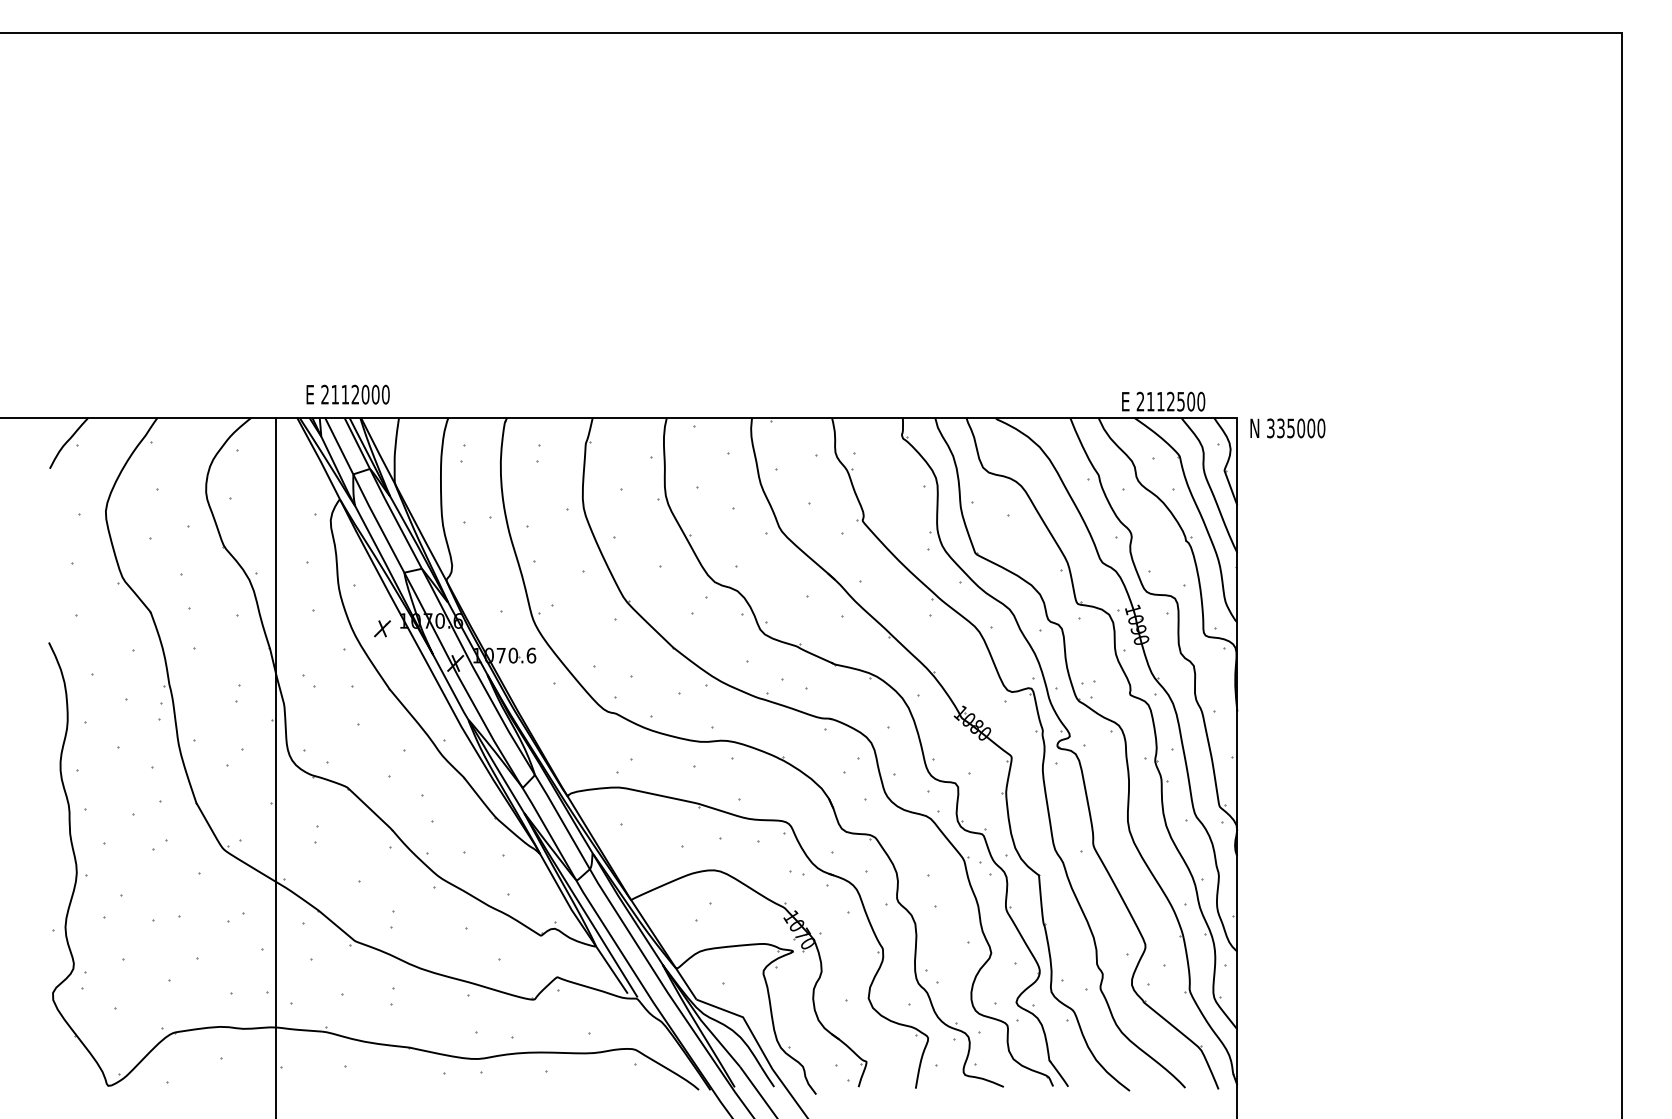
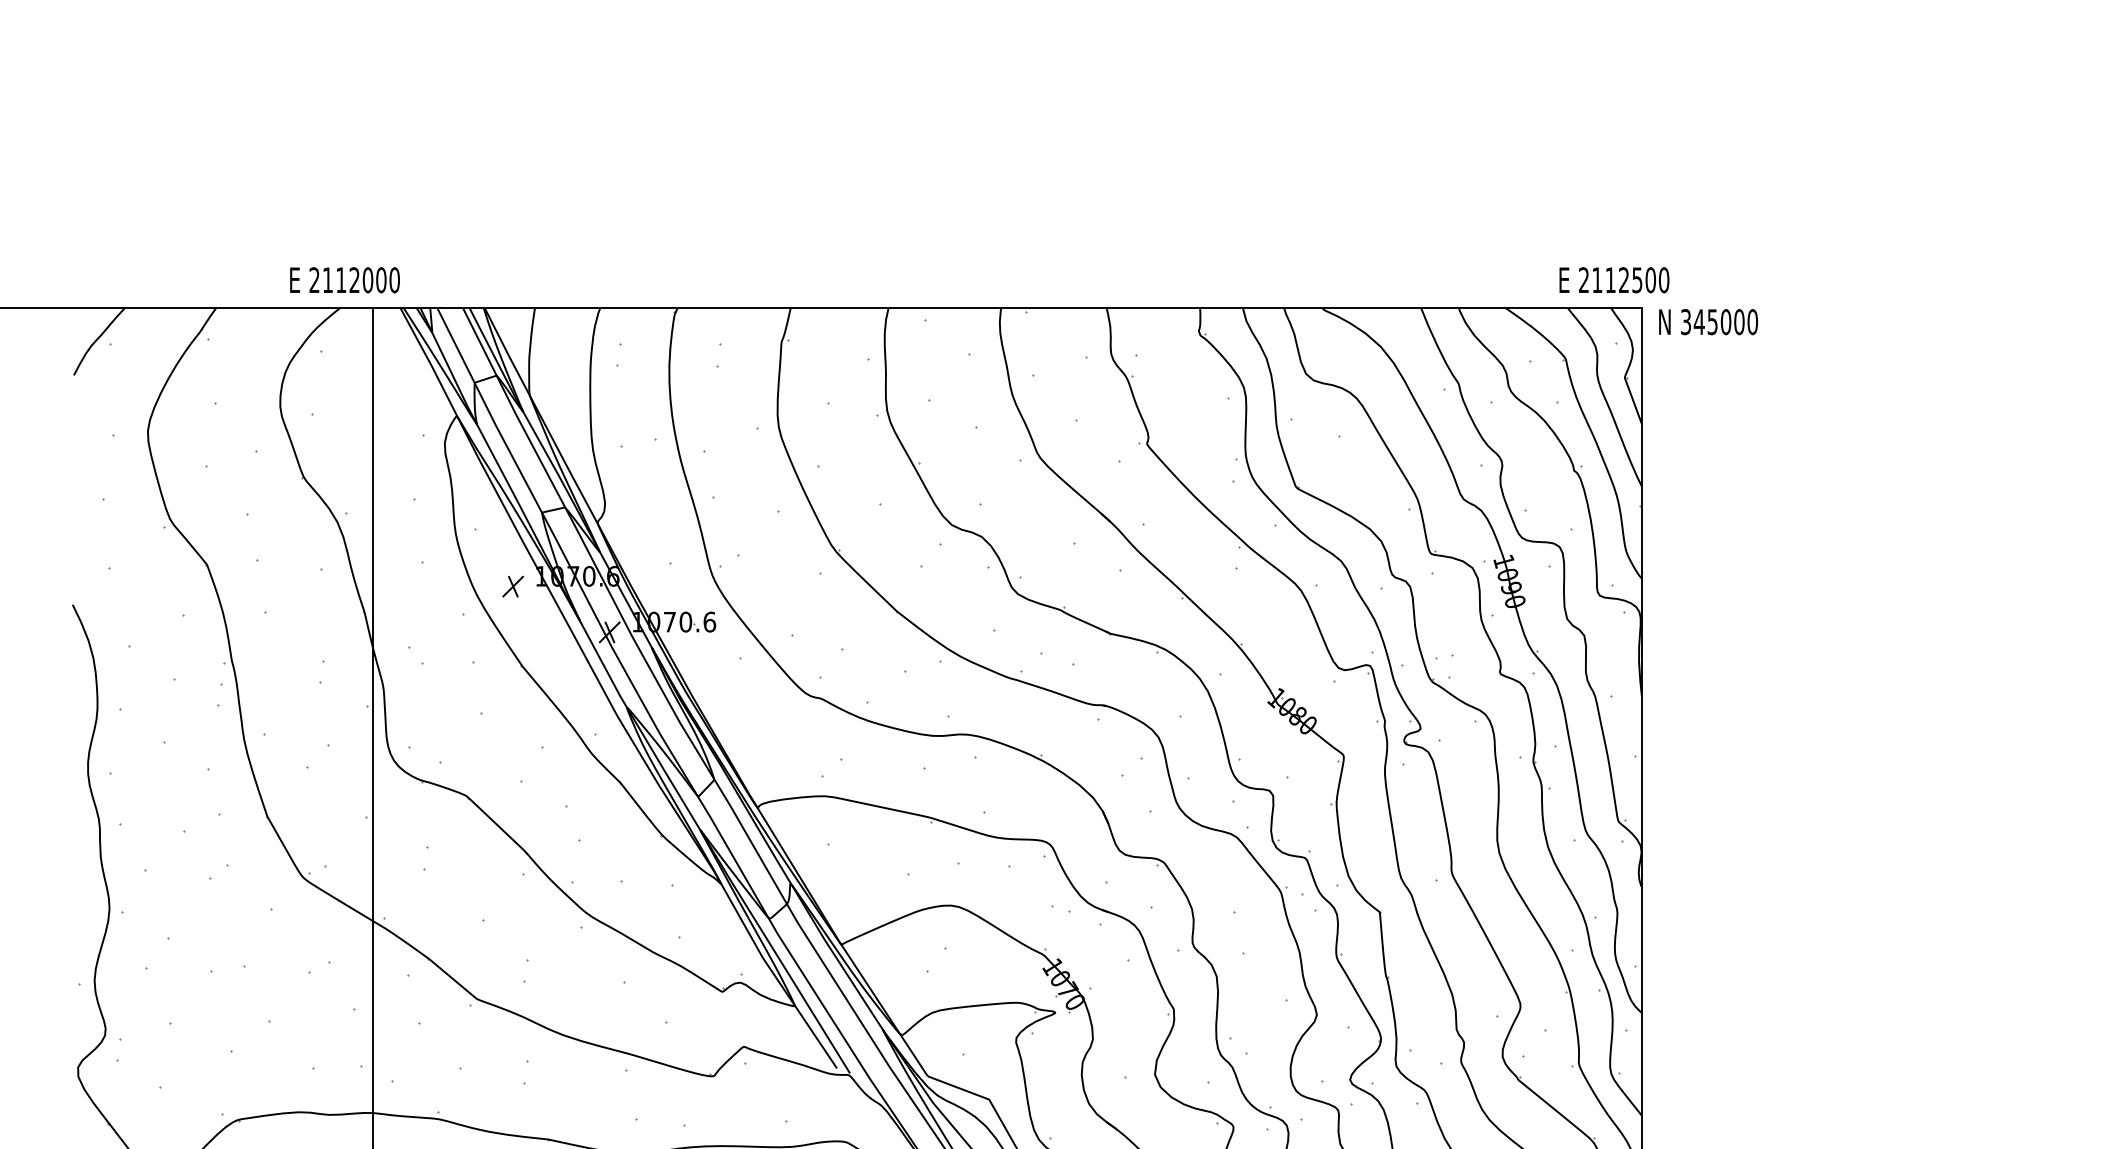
text: (347, 394) -> (344, 279), moved
text: (1163, 401) -> (1614, 279), moved
text: (1280, 428) -> (1698, 322), 335000 -> 345000

